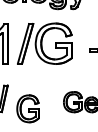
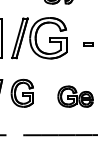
part: (27, 107) -> (21, 92), moved

